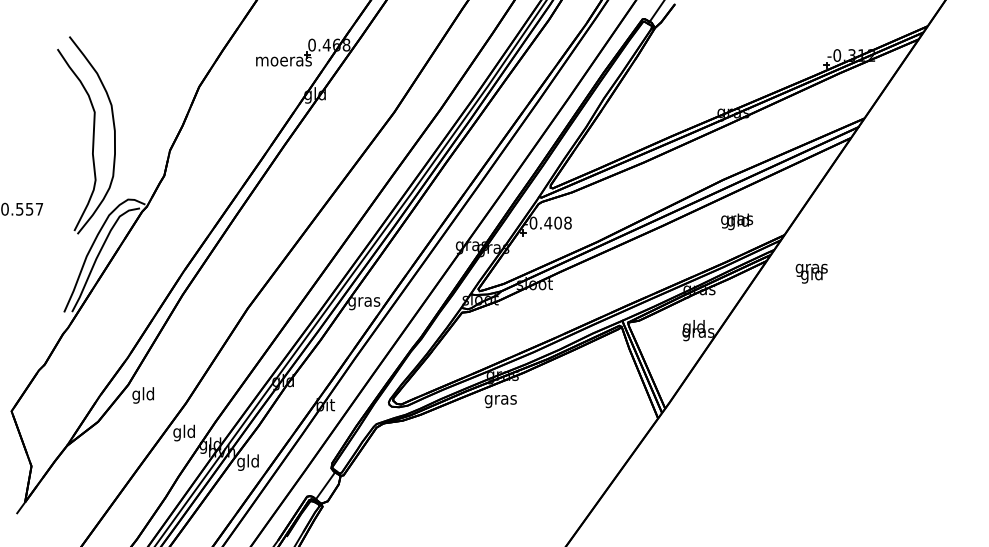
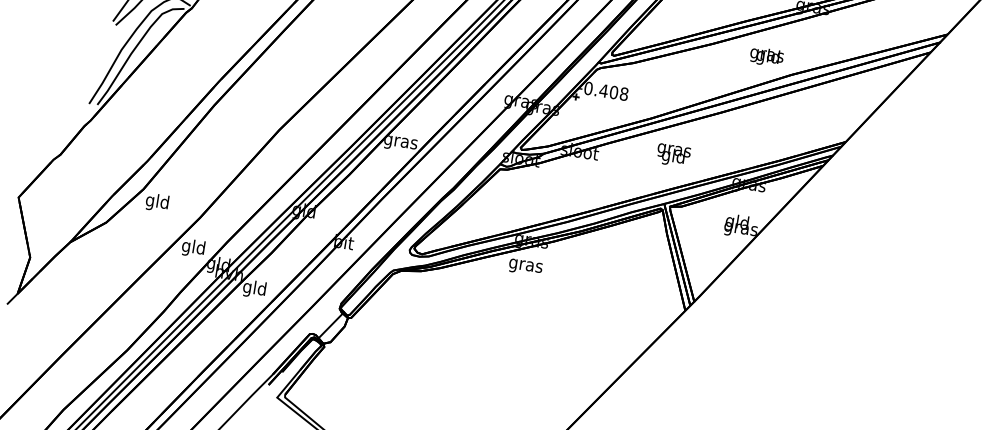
text: (737, 221) -> (767, 56), moved
text: (811, 273) -> (673, 155), moved

